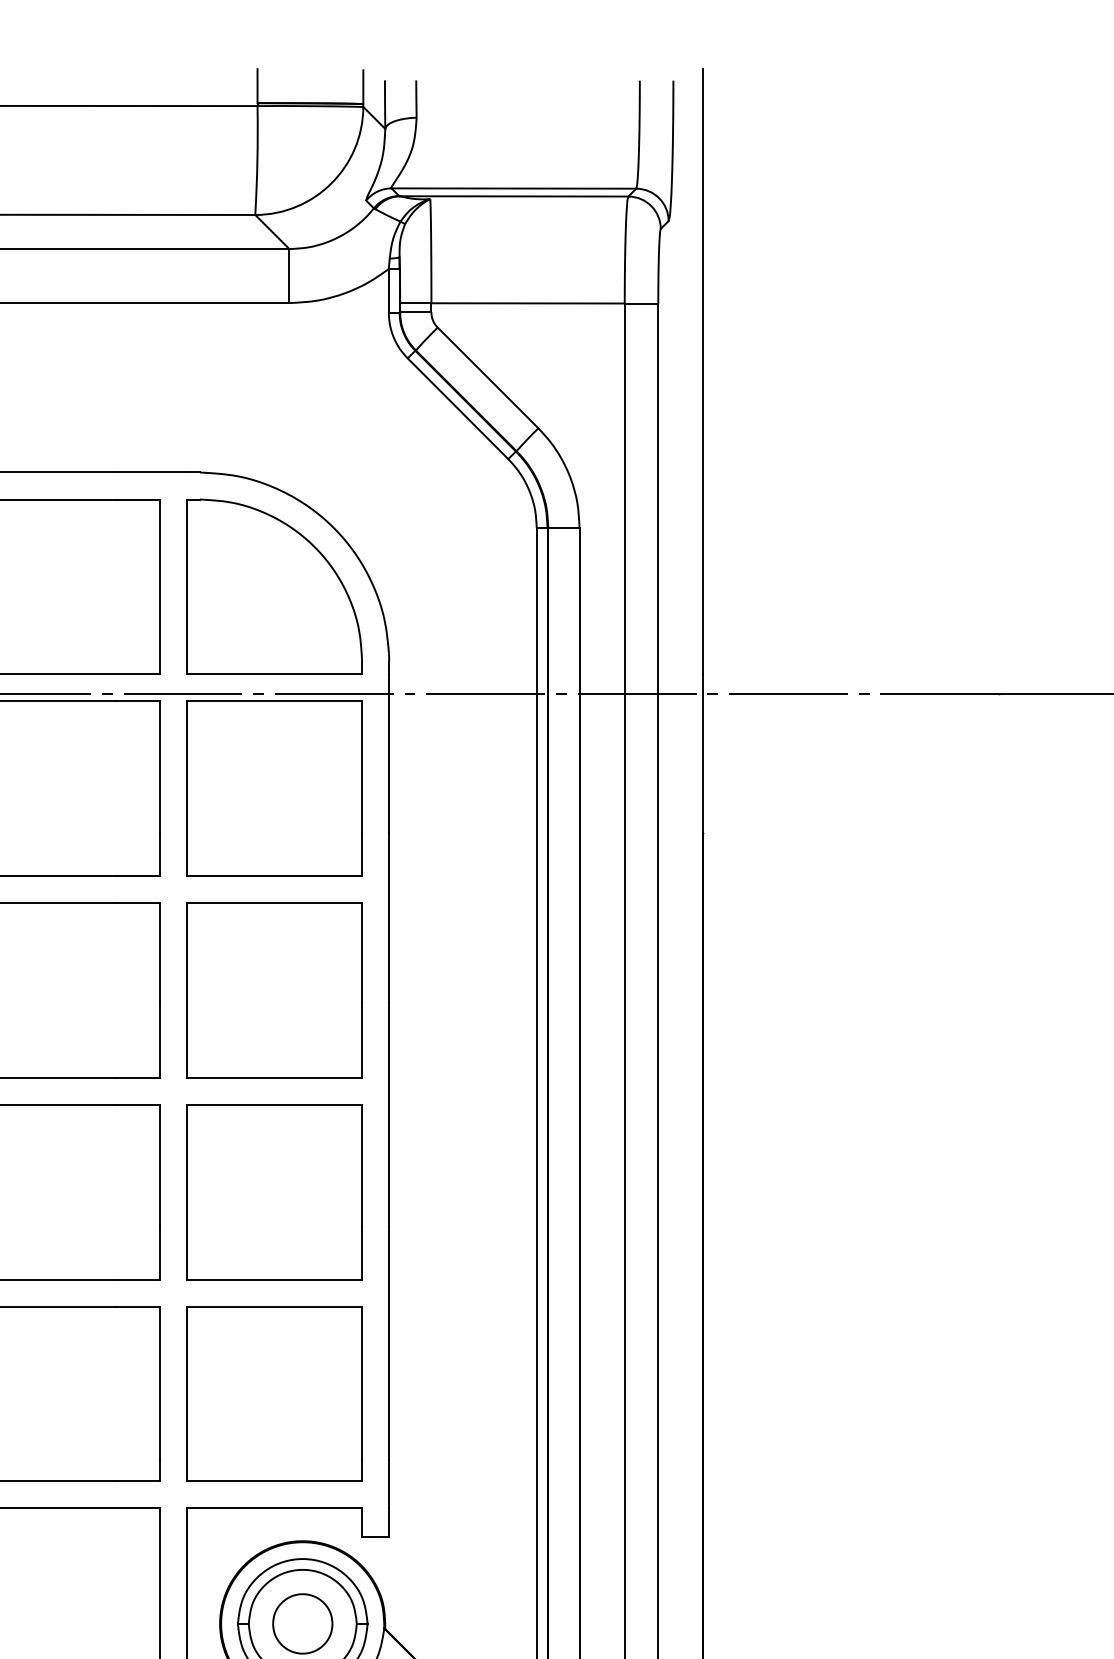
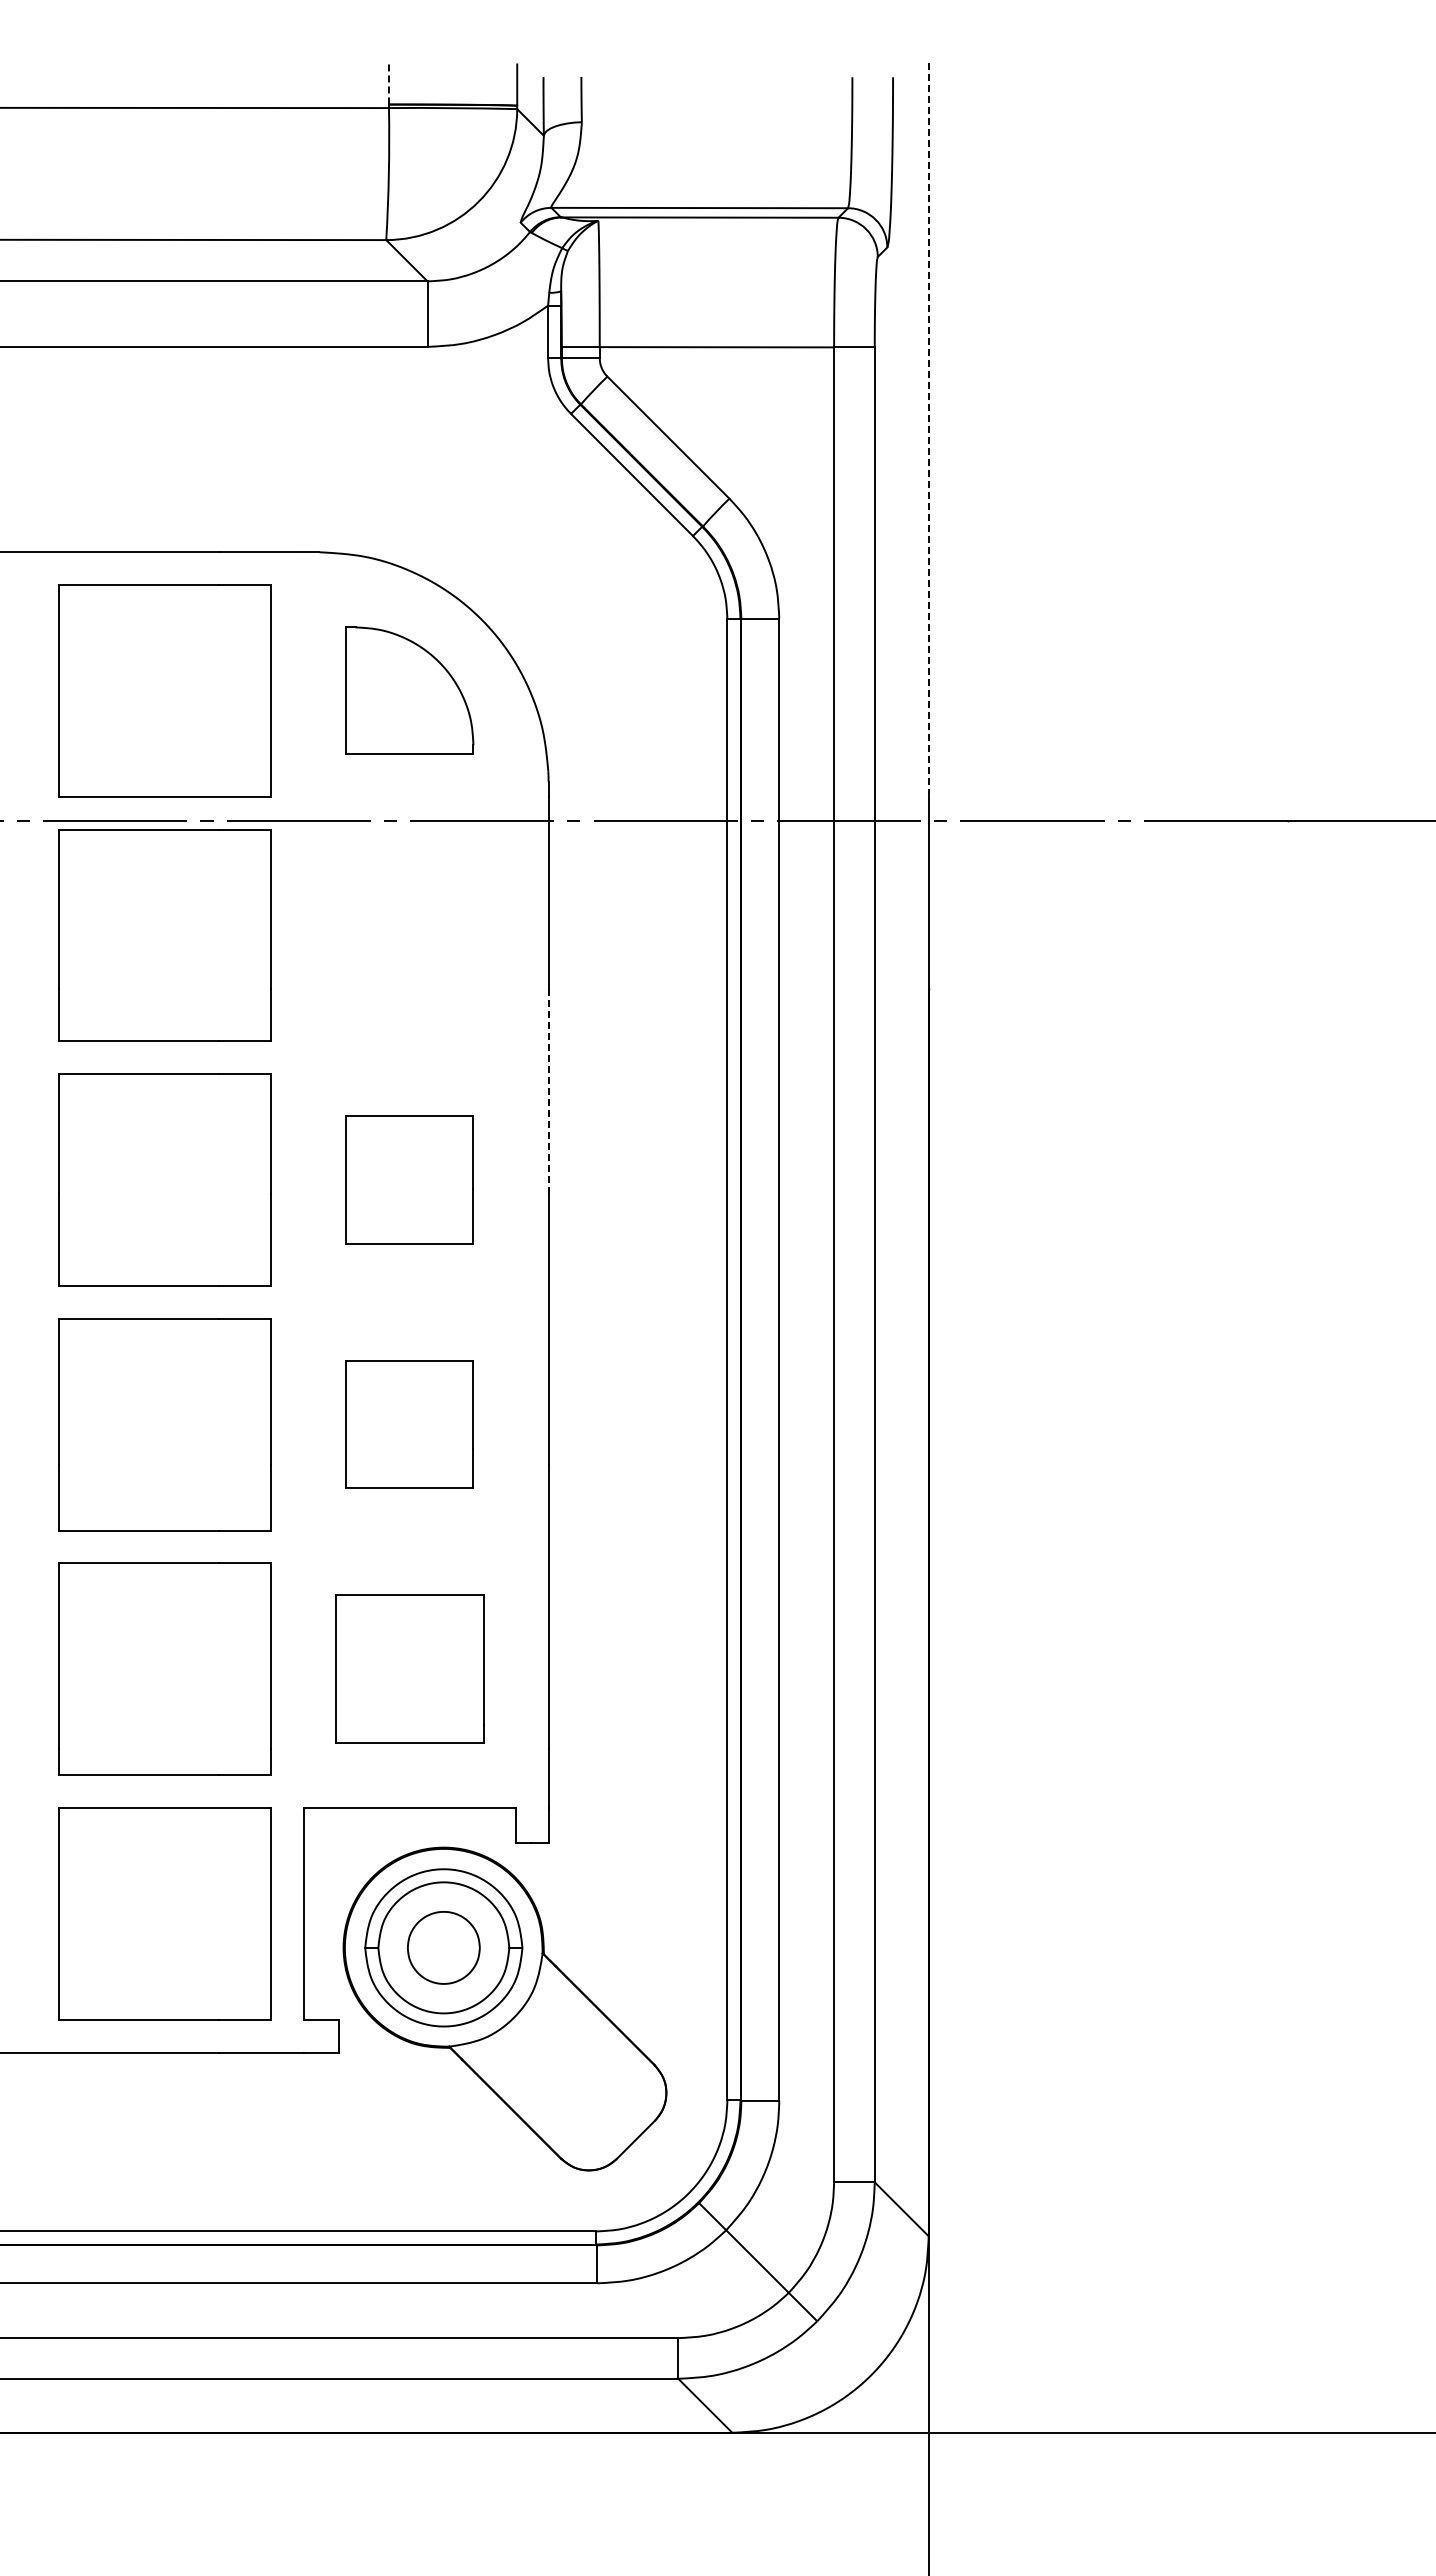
line: (257, 85) -> (388, 83), solid -> dashed
line: (702, 372) -> (928, 430), solid -> dashed
part: (274, 586) -> (409, 690), size x0.6
part: (274, 788) -> (409, 935), removed
line: (389, 917) -> (548, 1091), solid -> dashed
part: (274, 989) -> (409, 1179), size x0.6
part: (274, 1192) -> (409, 1424), size x0.6
part: (274, 1393) -> (409, 1668), size x0.7

